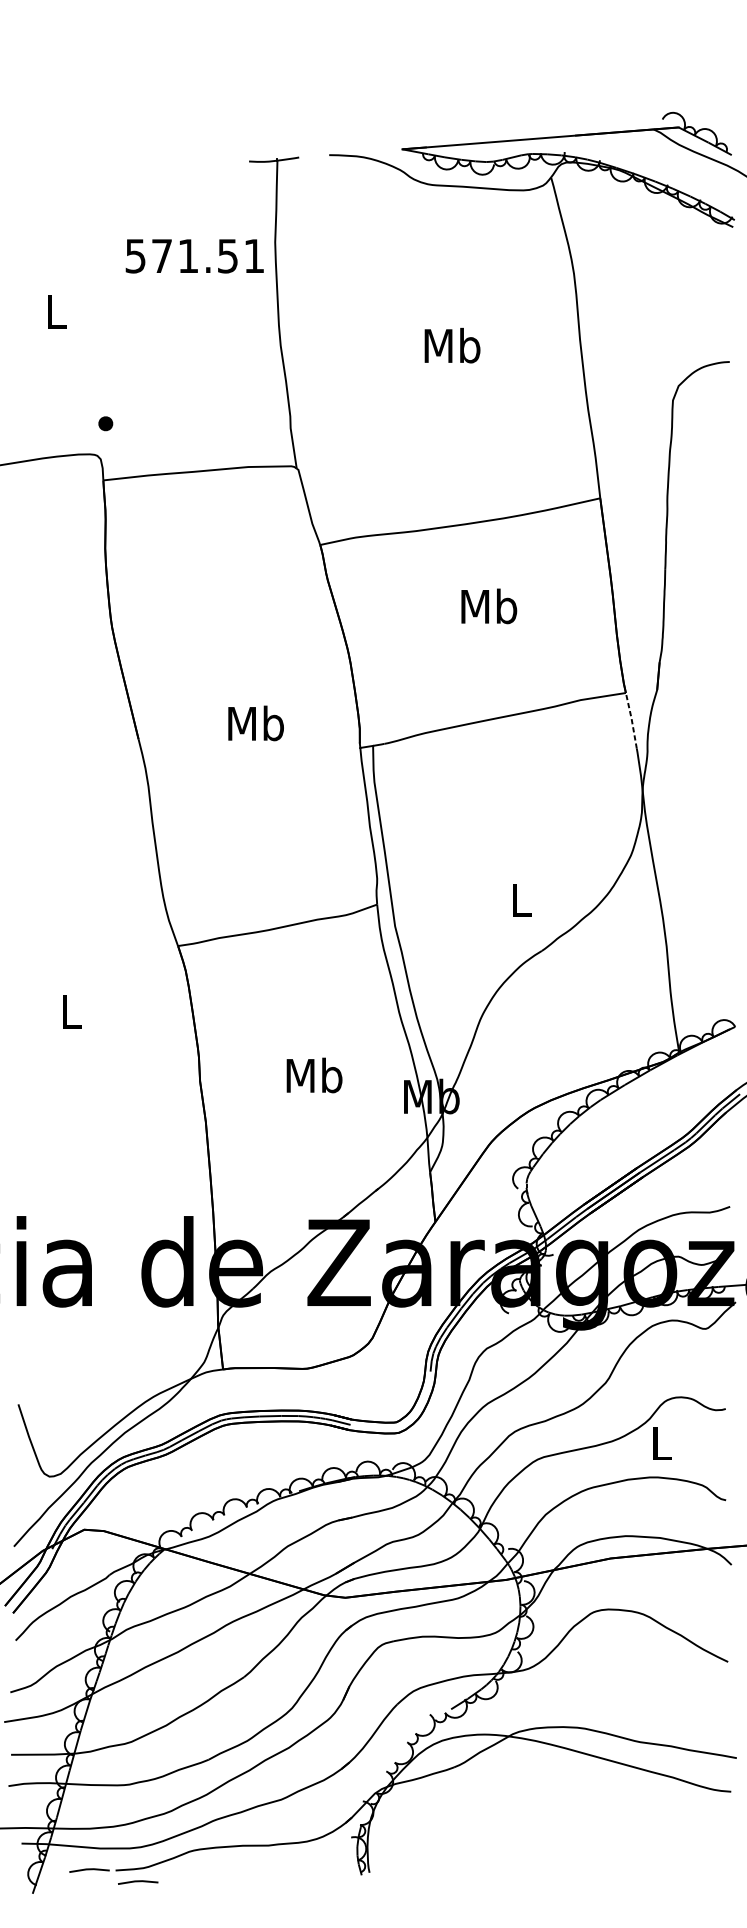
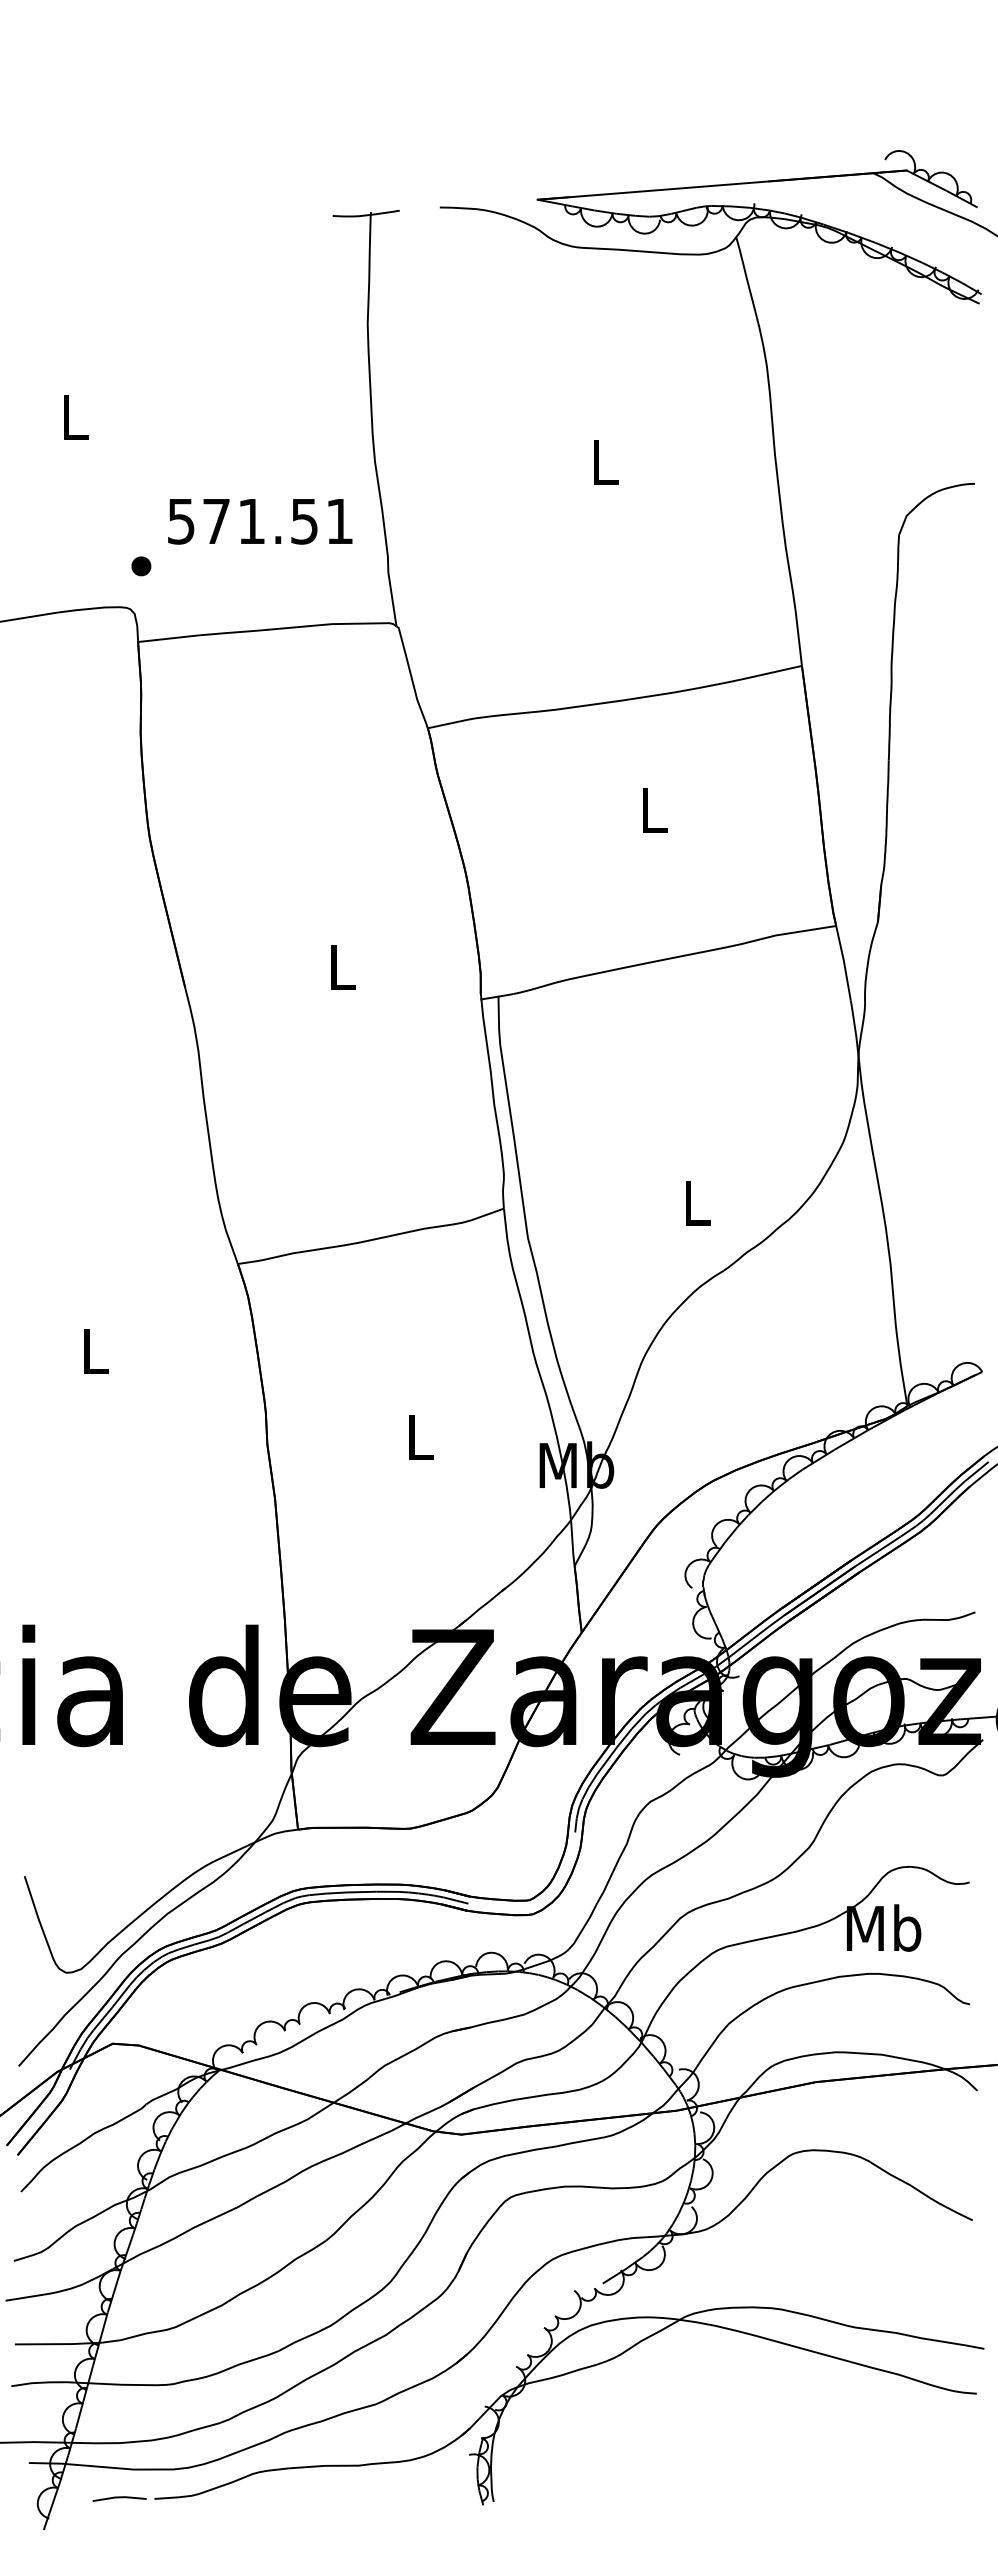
text: (194, 256) -> (260, 521), moved
text: (452, 345) -> (604, 461), Mb -> L
text: (489, 606) -> (653, 810), Mb -> L
line: (632, 720) -> (844, 962), dashed -> solid
text: (256, 723) -> (342, 966), Mb -> L
text: (314, 1075) -> (420, 1436), Mb -> L
text: (661, 1442) -> (883, 1927), L -> Mb
line: (138, 1882) -> (184, 2514), removed

